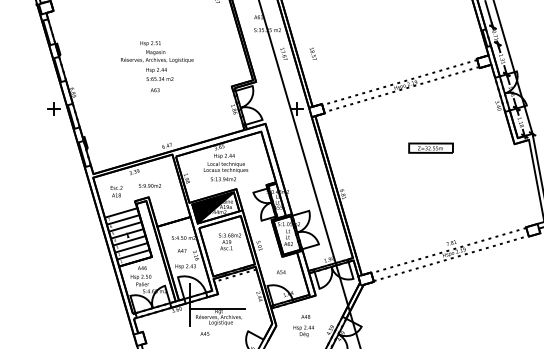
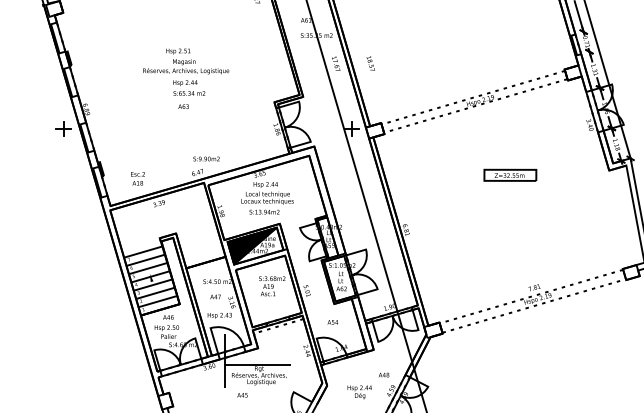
text: (149, 185) -> (206, 158), moved
text: (116, 191) -> (137, 178), moved
text: (306, 316) -> (384, 374), moved

